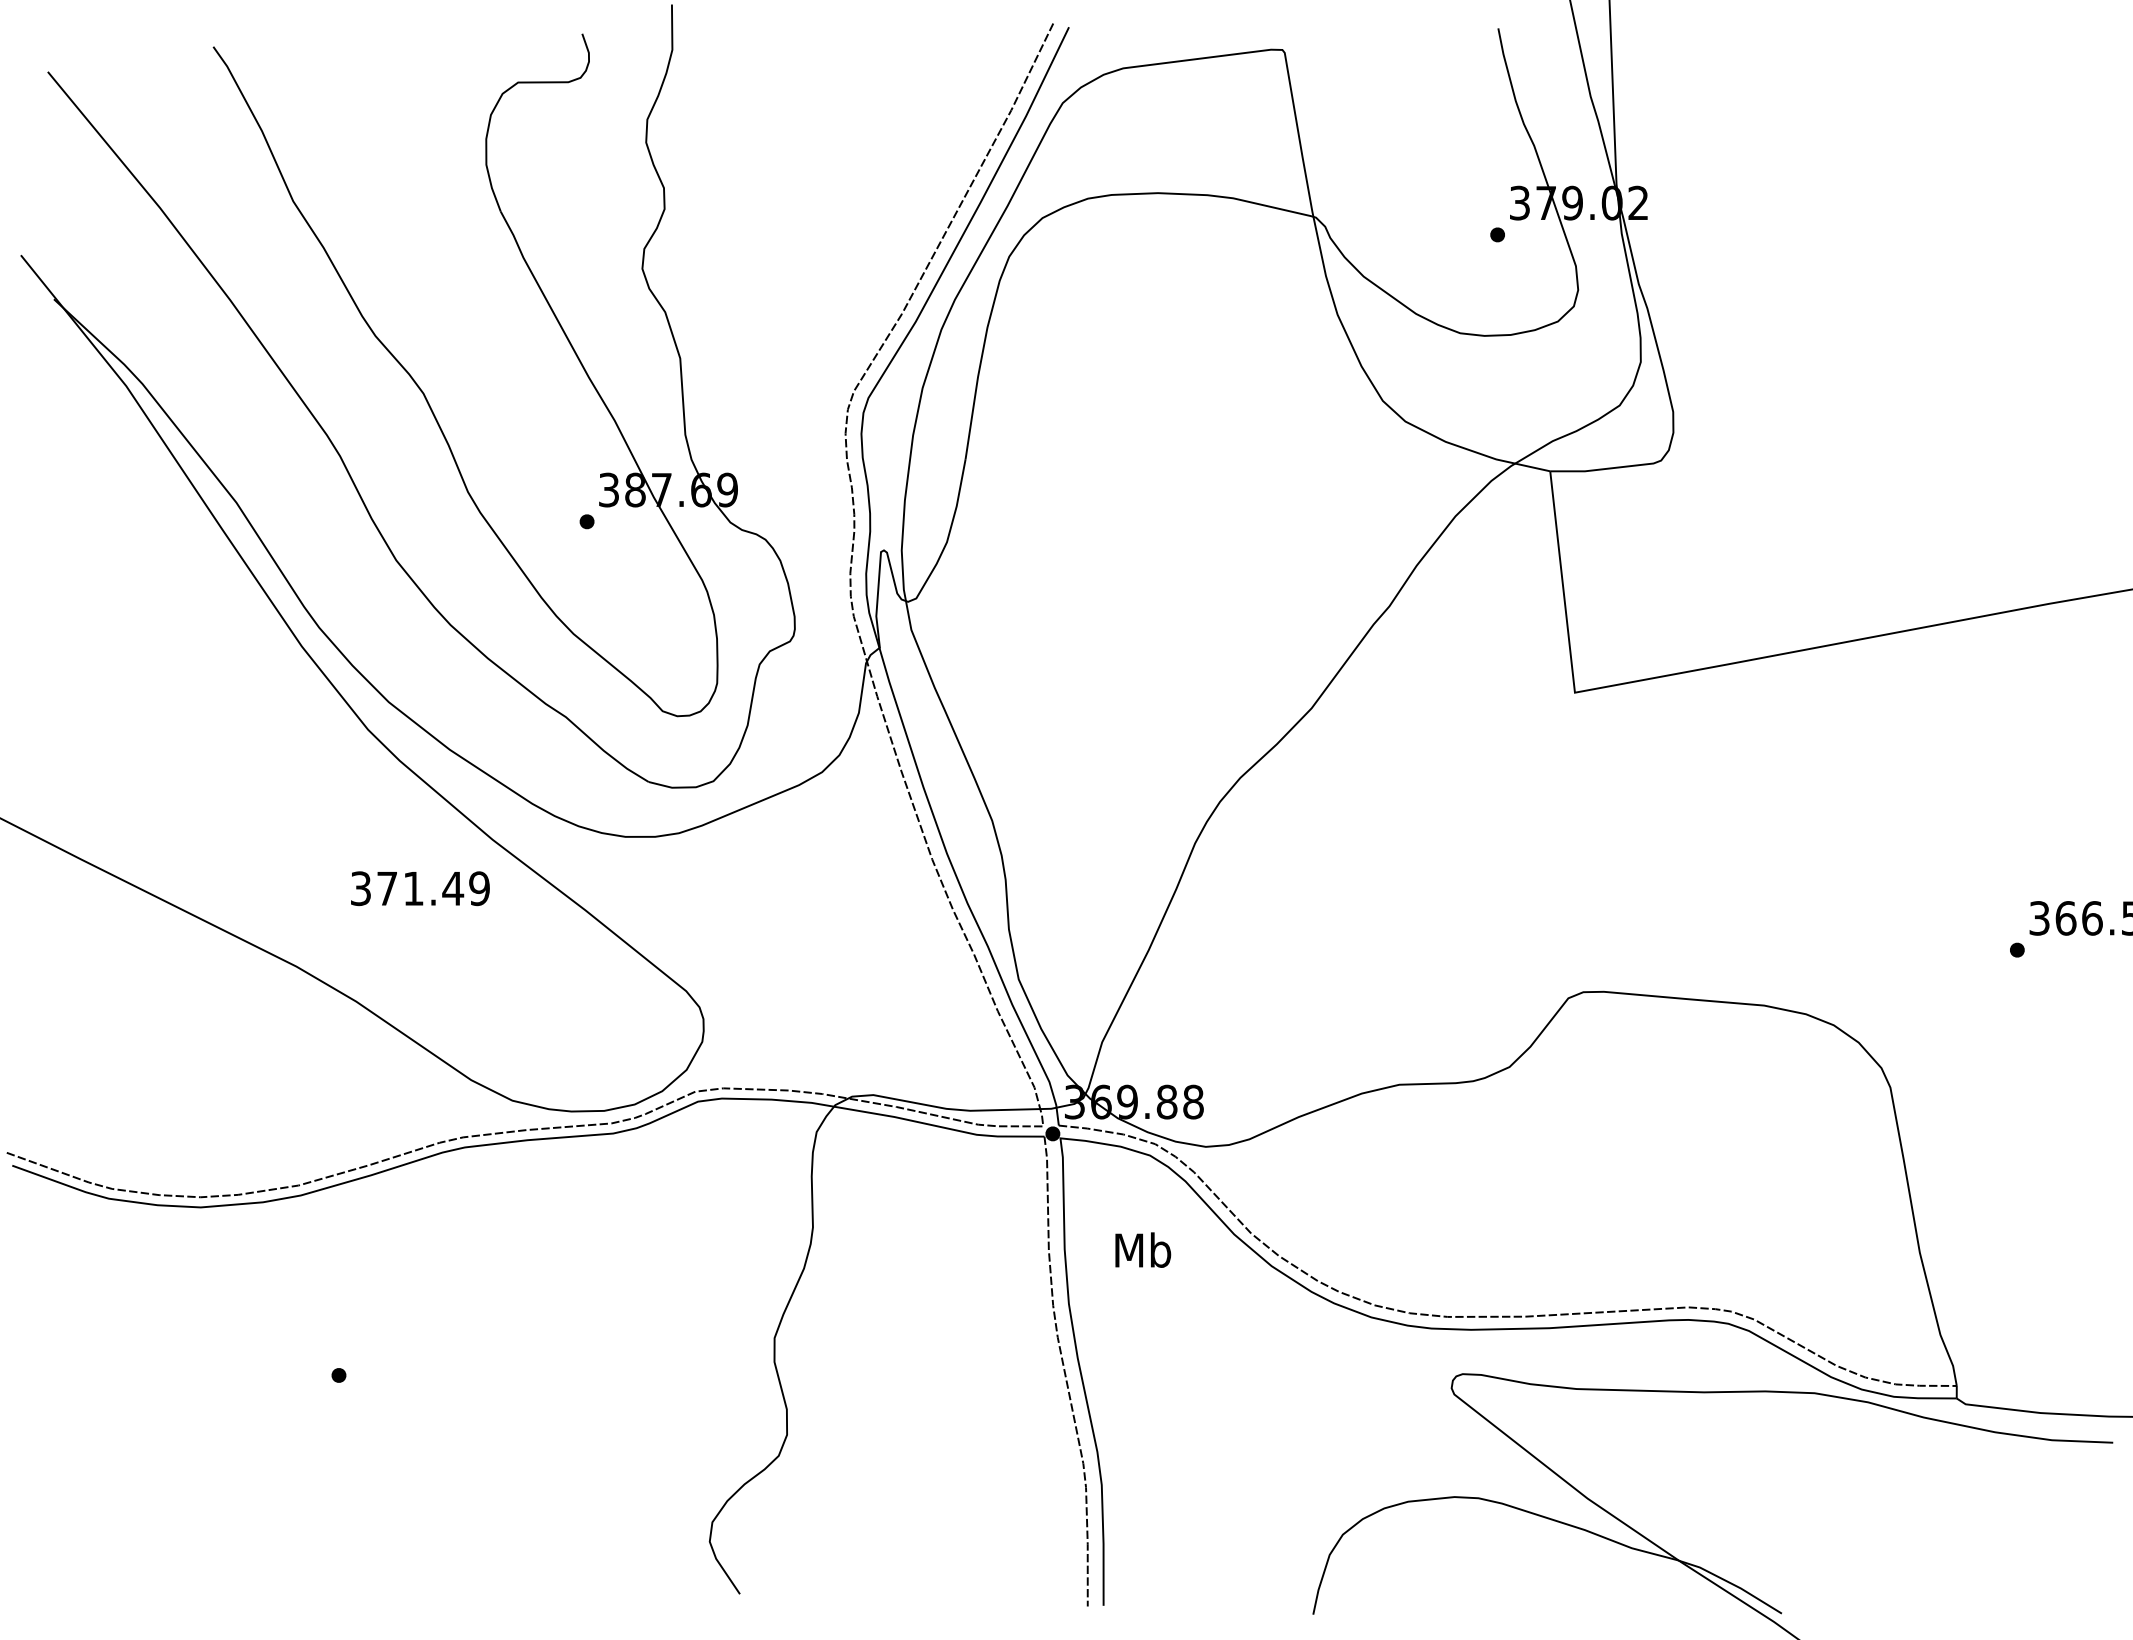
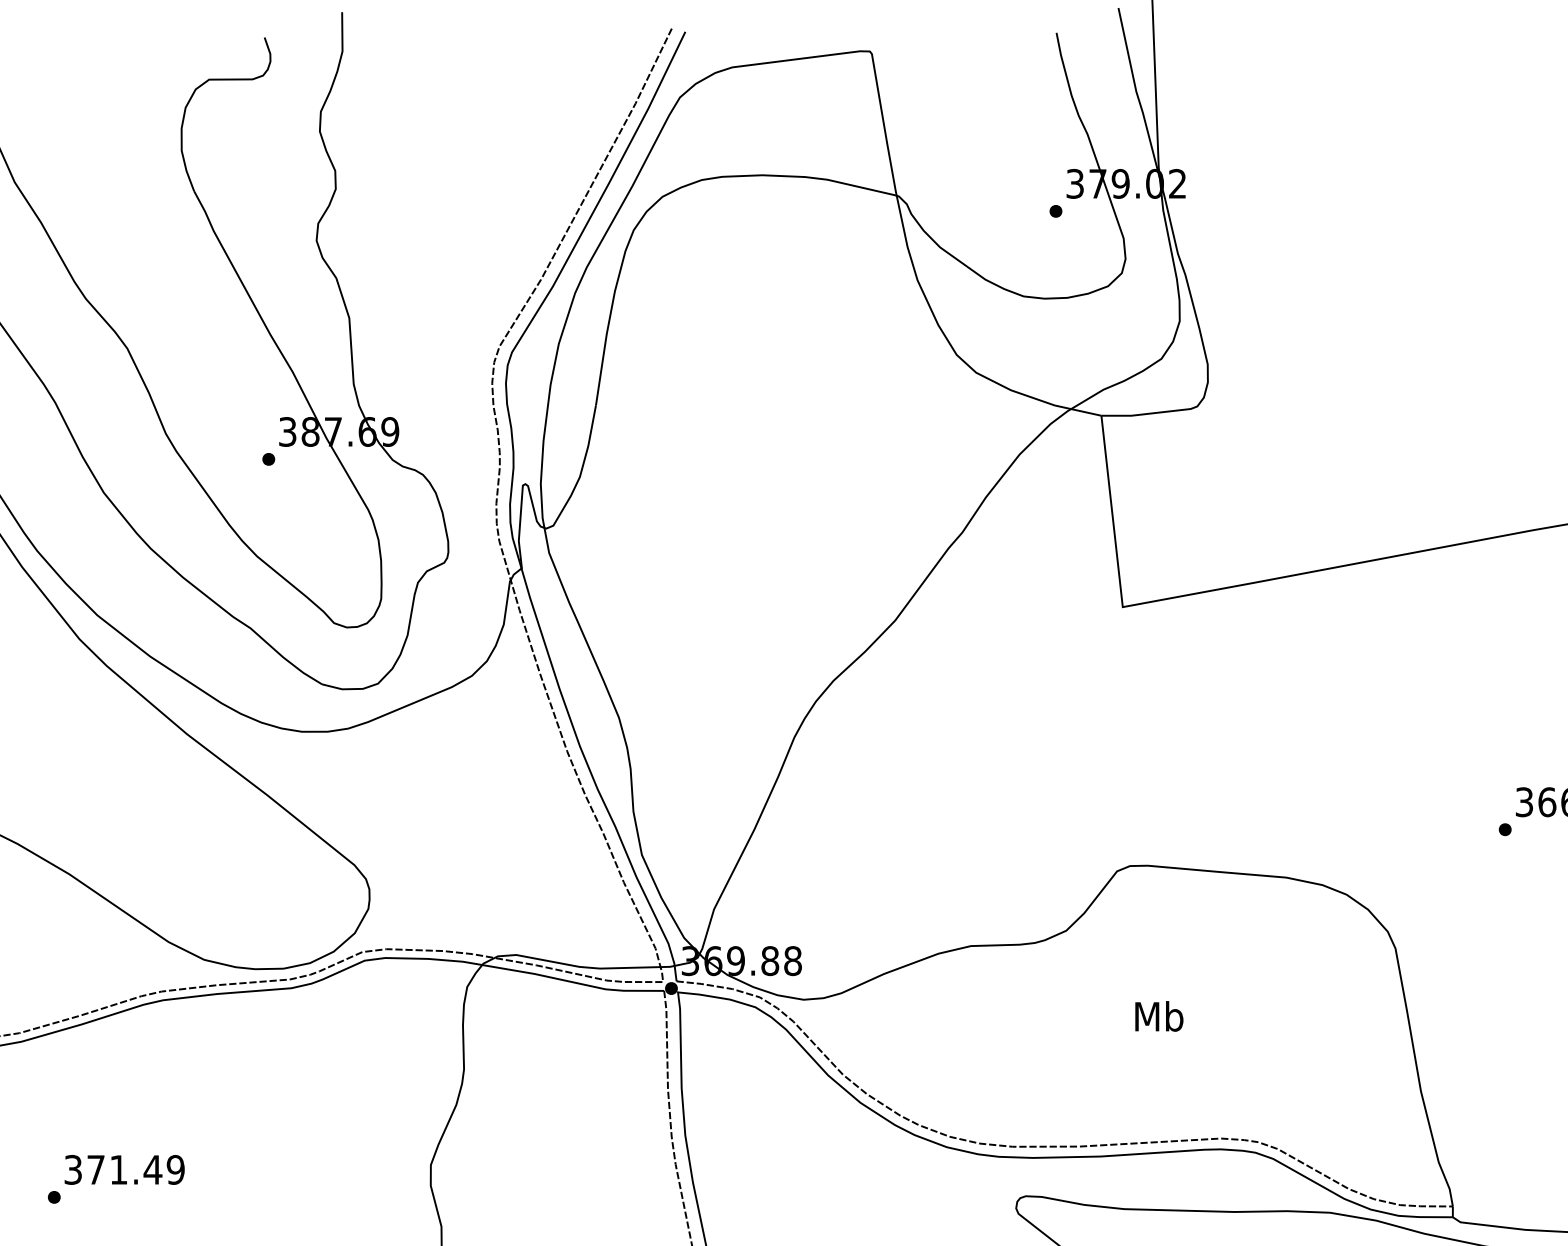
text: (420, 888) -> (124, 1169), moved
text: (1143, 1249) -> (1159, 1015), moved

